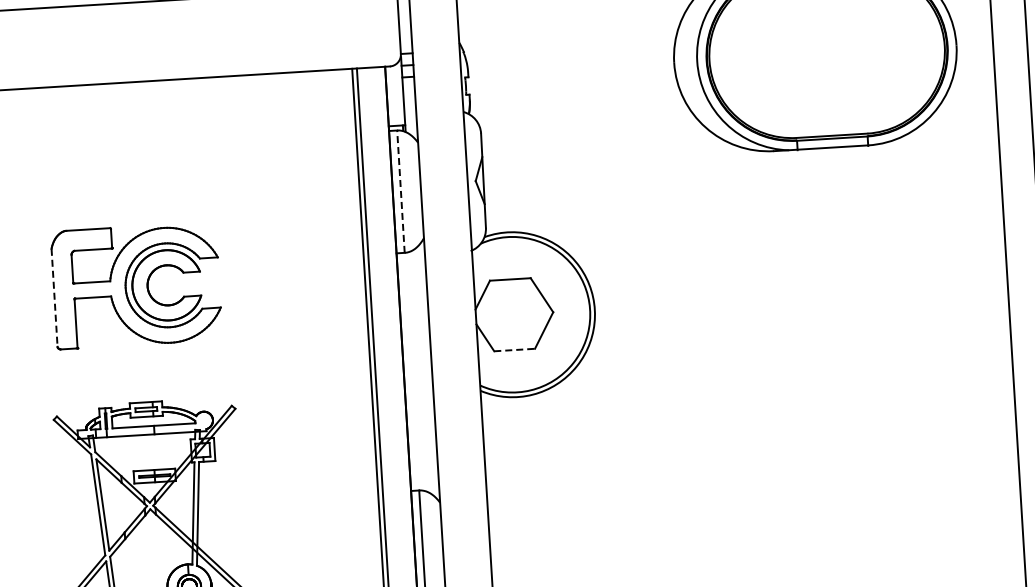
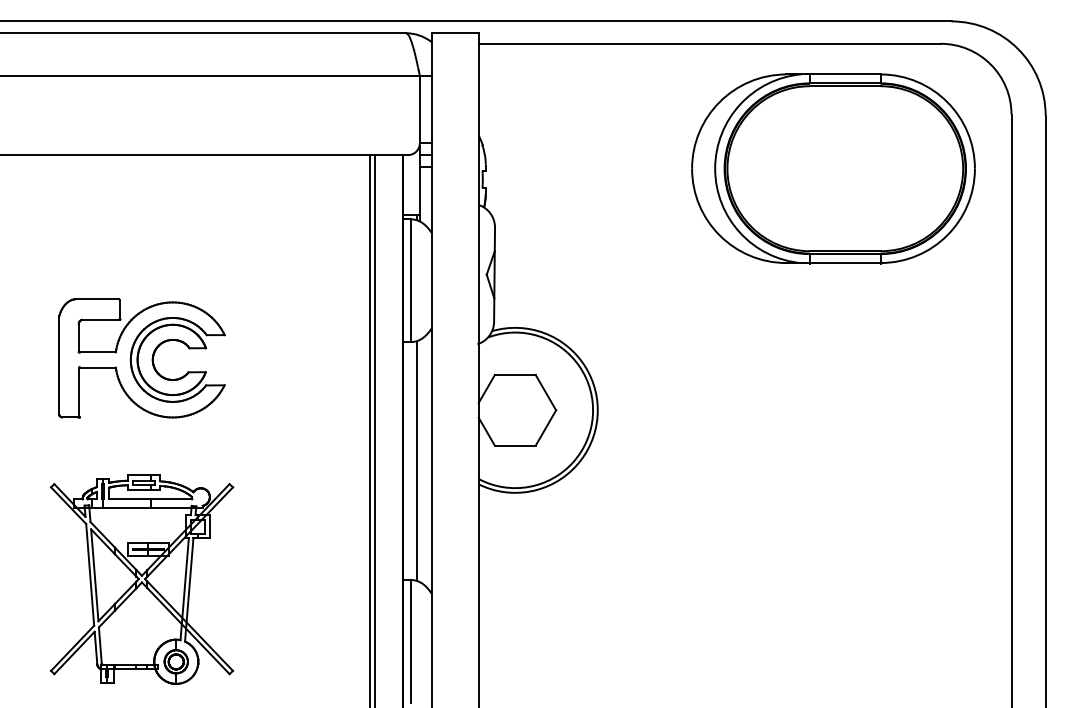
line: (400, 191) -> (411, 280), dashed -> solid
line: (54, 298) -> (59, 366), dashed -> solid
line: (514, 349) -> (515, 445), dashed -> solid
line: (418, 371) -> (417, 461), added

